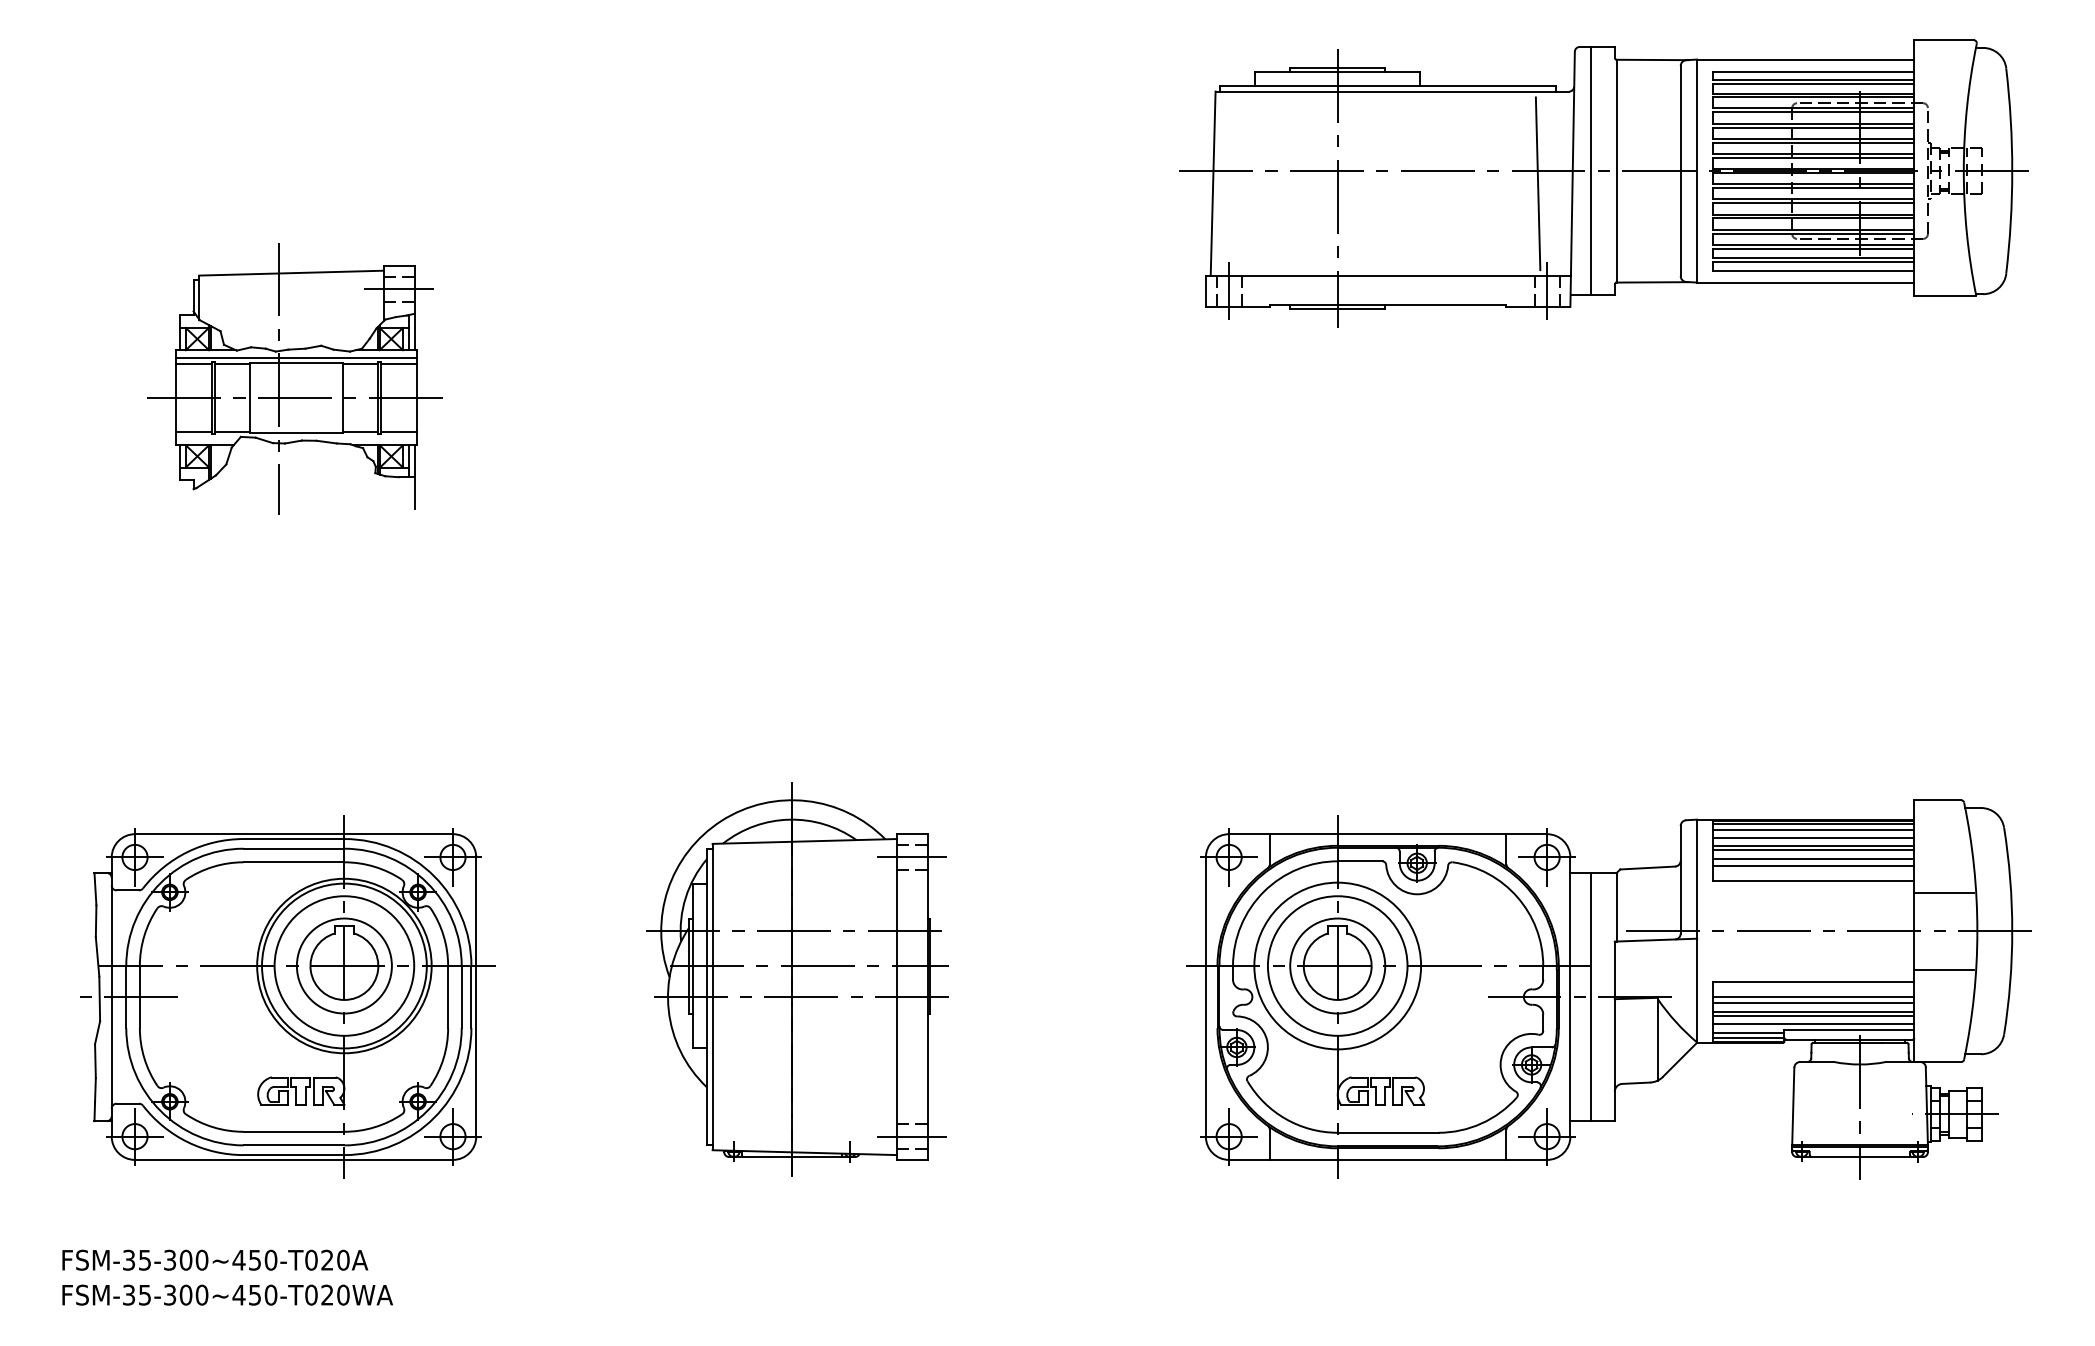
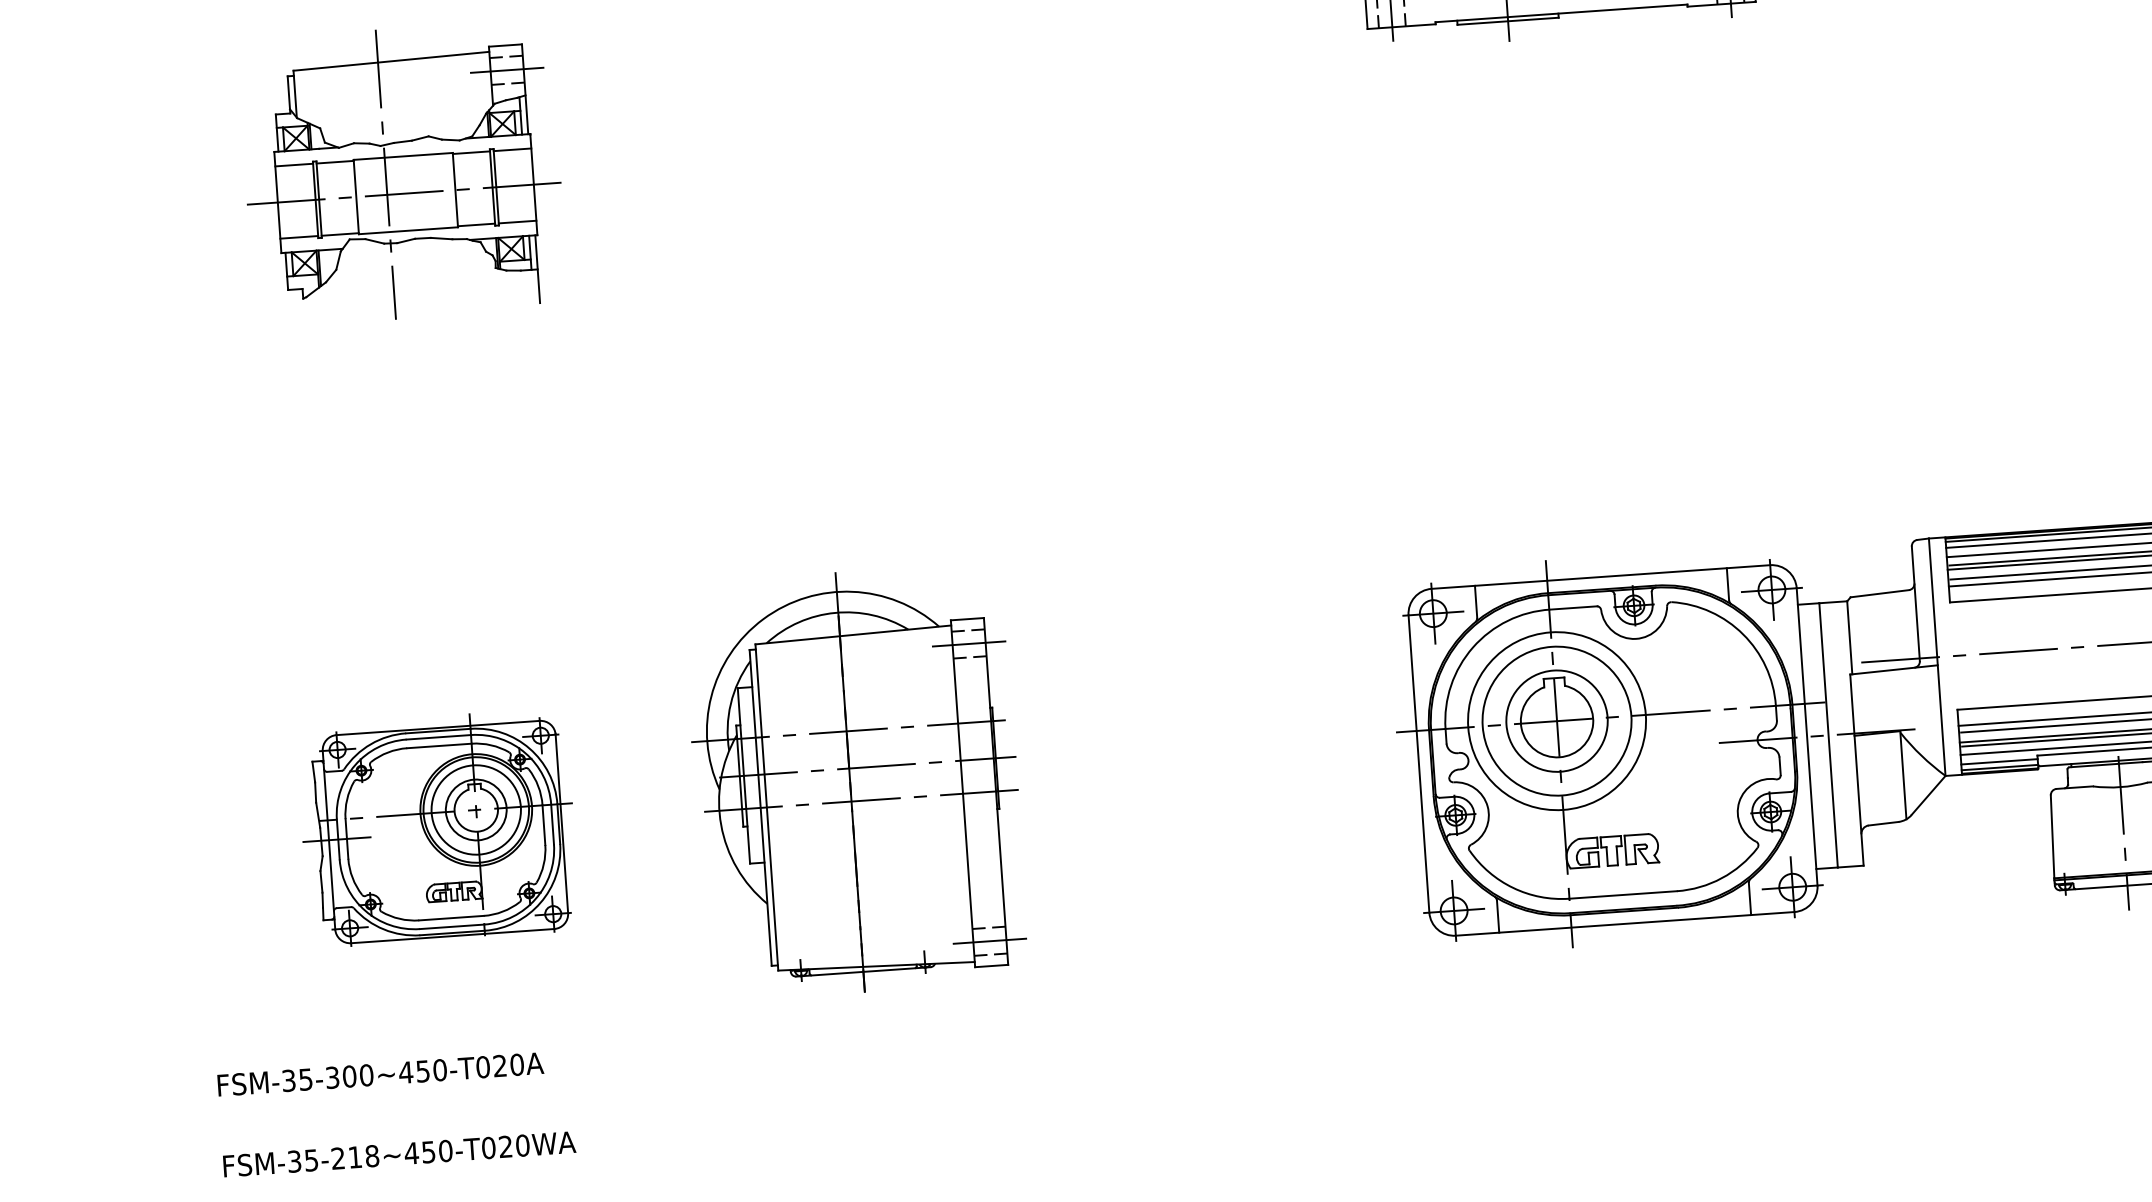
line: (296, 358) -> (403, 151), removed
part: (797, 979) -> (855, 782), moved
part: (287, 996) -> (441, 831), size x0.6
text: (215, 1259) -> (380, 1073), moved
text: (186, 1294) -> (355, 1156), FSM-35-300~450-T020WA -> FSM-35-218~450-T020WA

